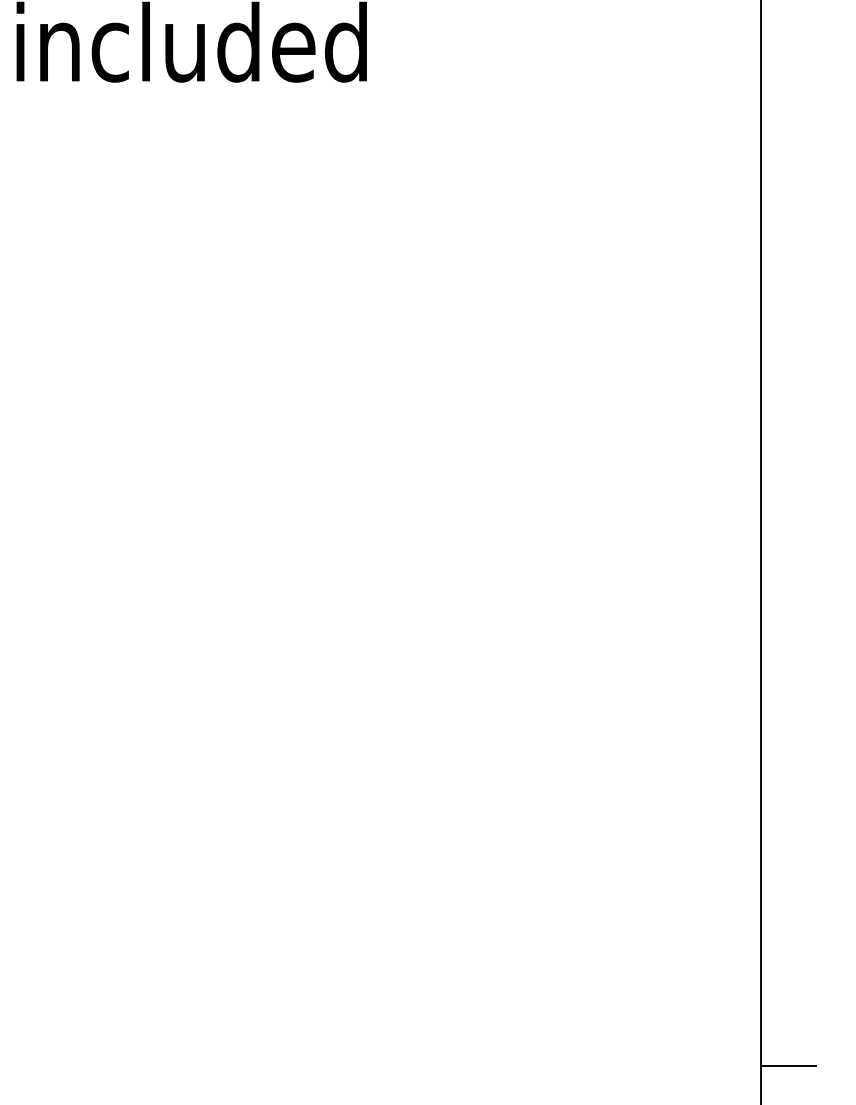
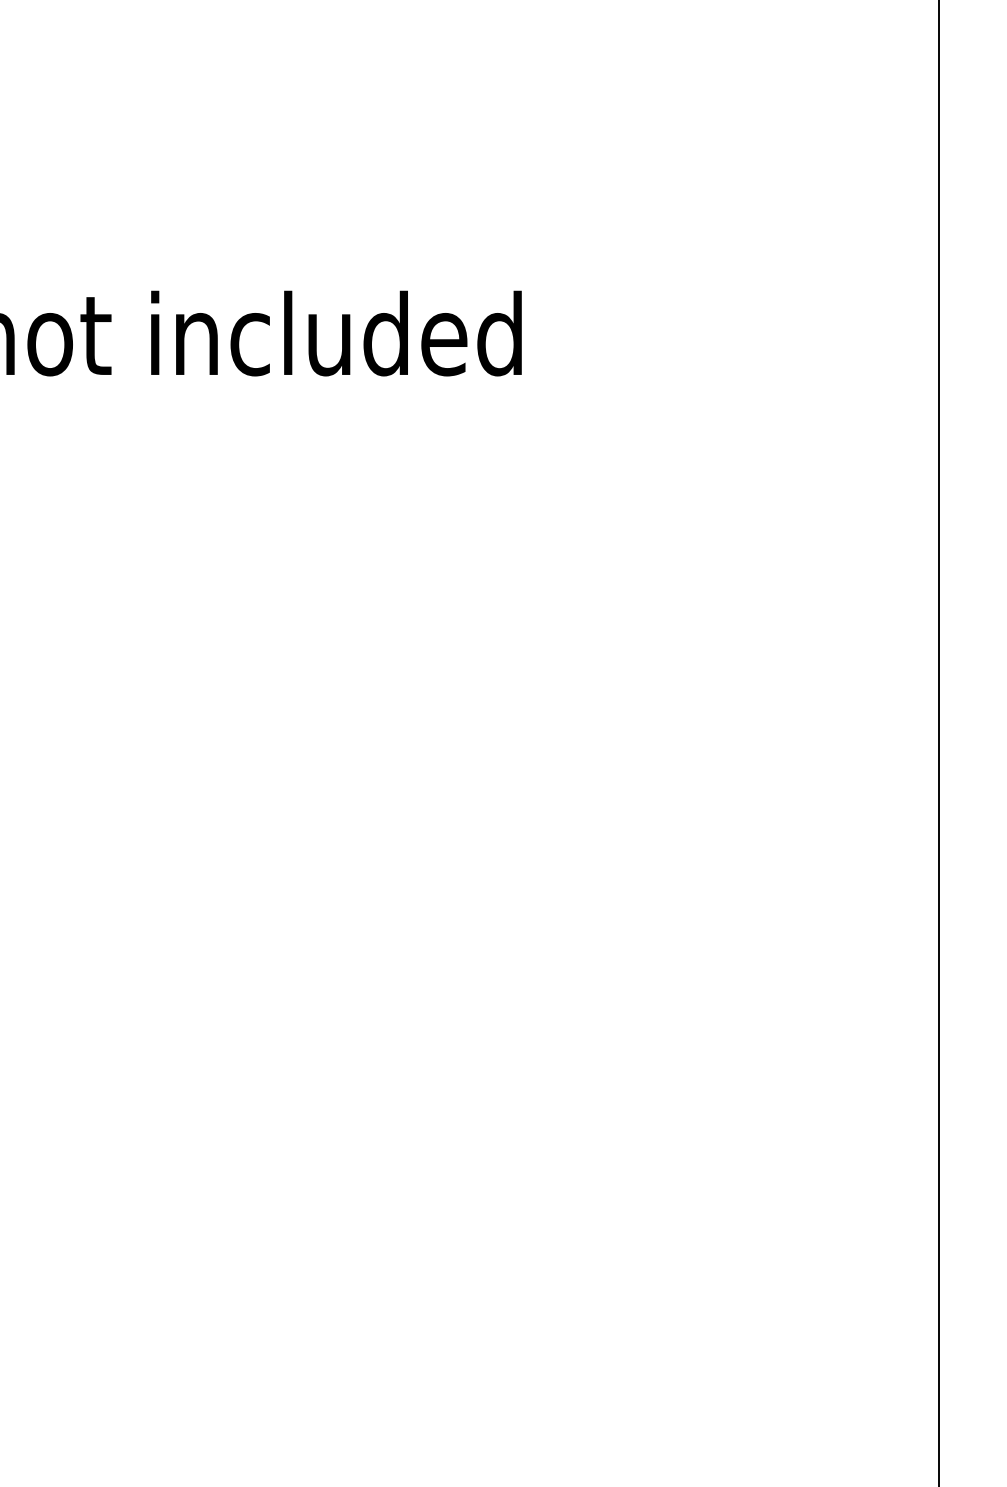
line: (788, 1065) -> (967, 1416), removed

